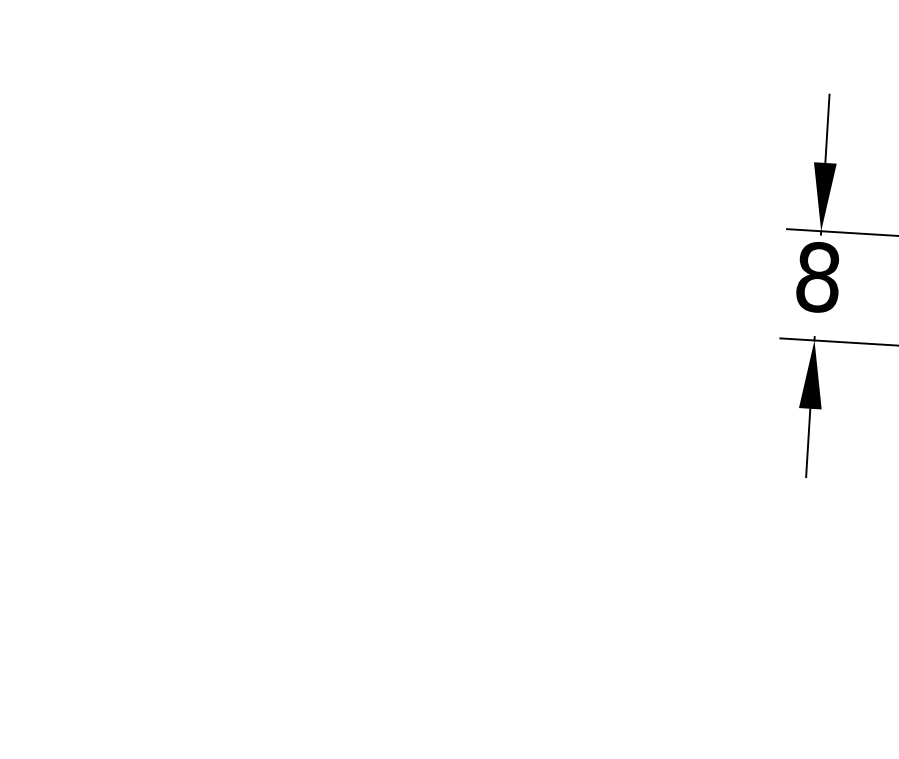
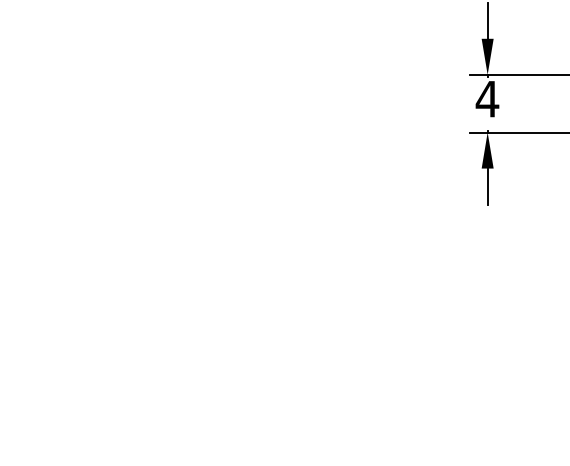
text: (818, 276) -> (487, 98), 8 -> 4

